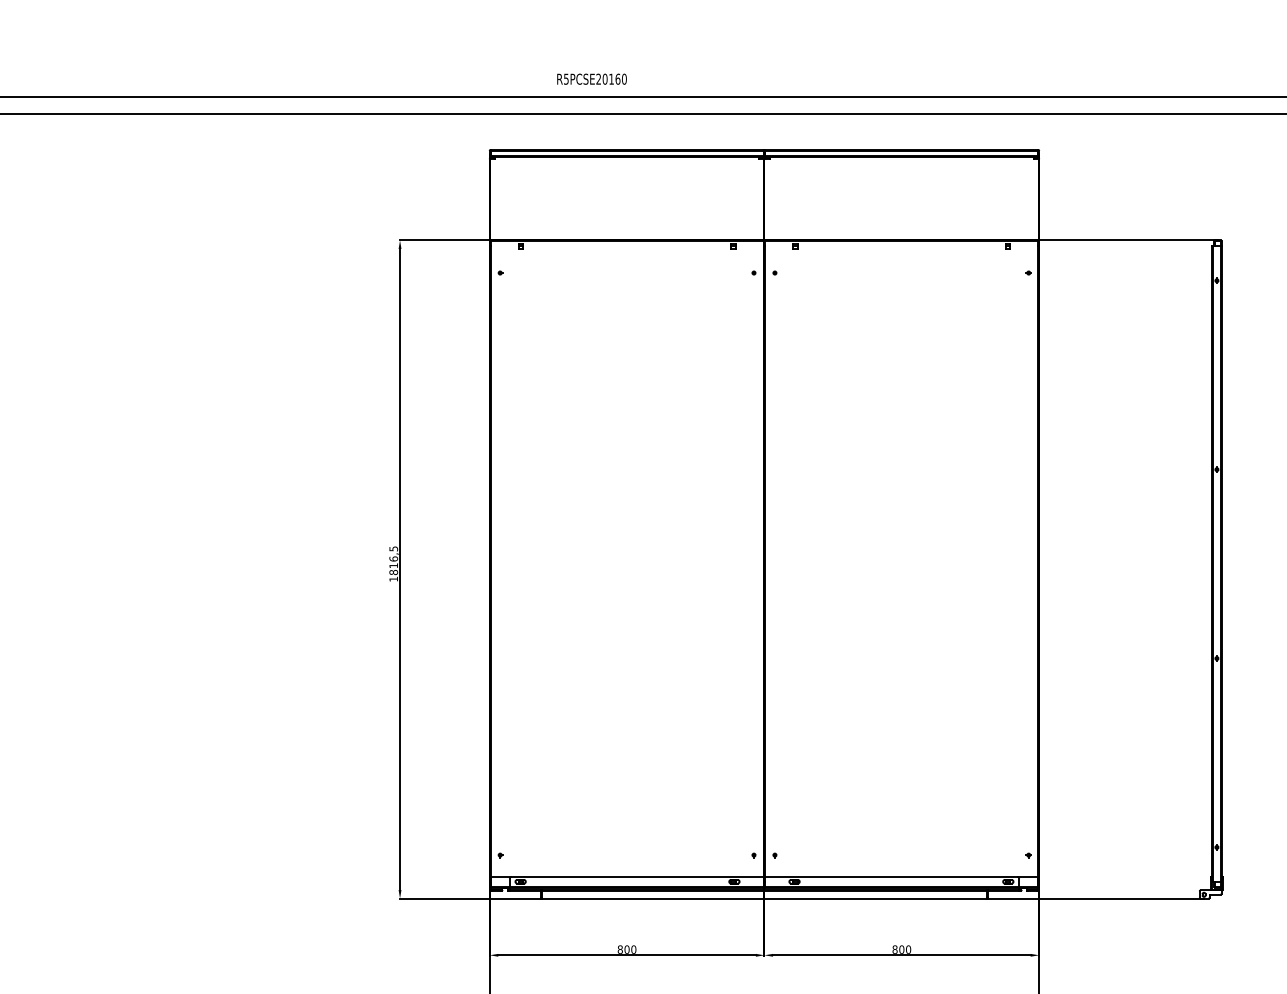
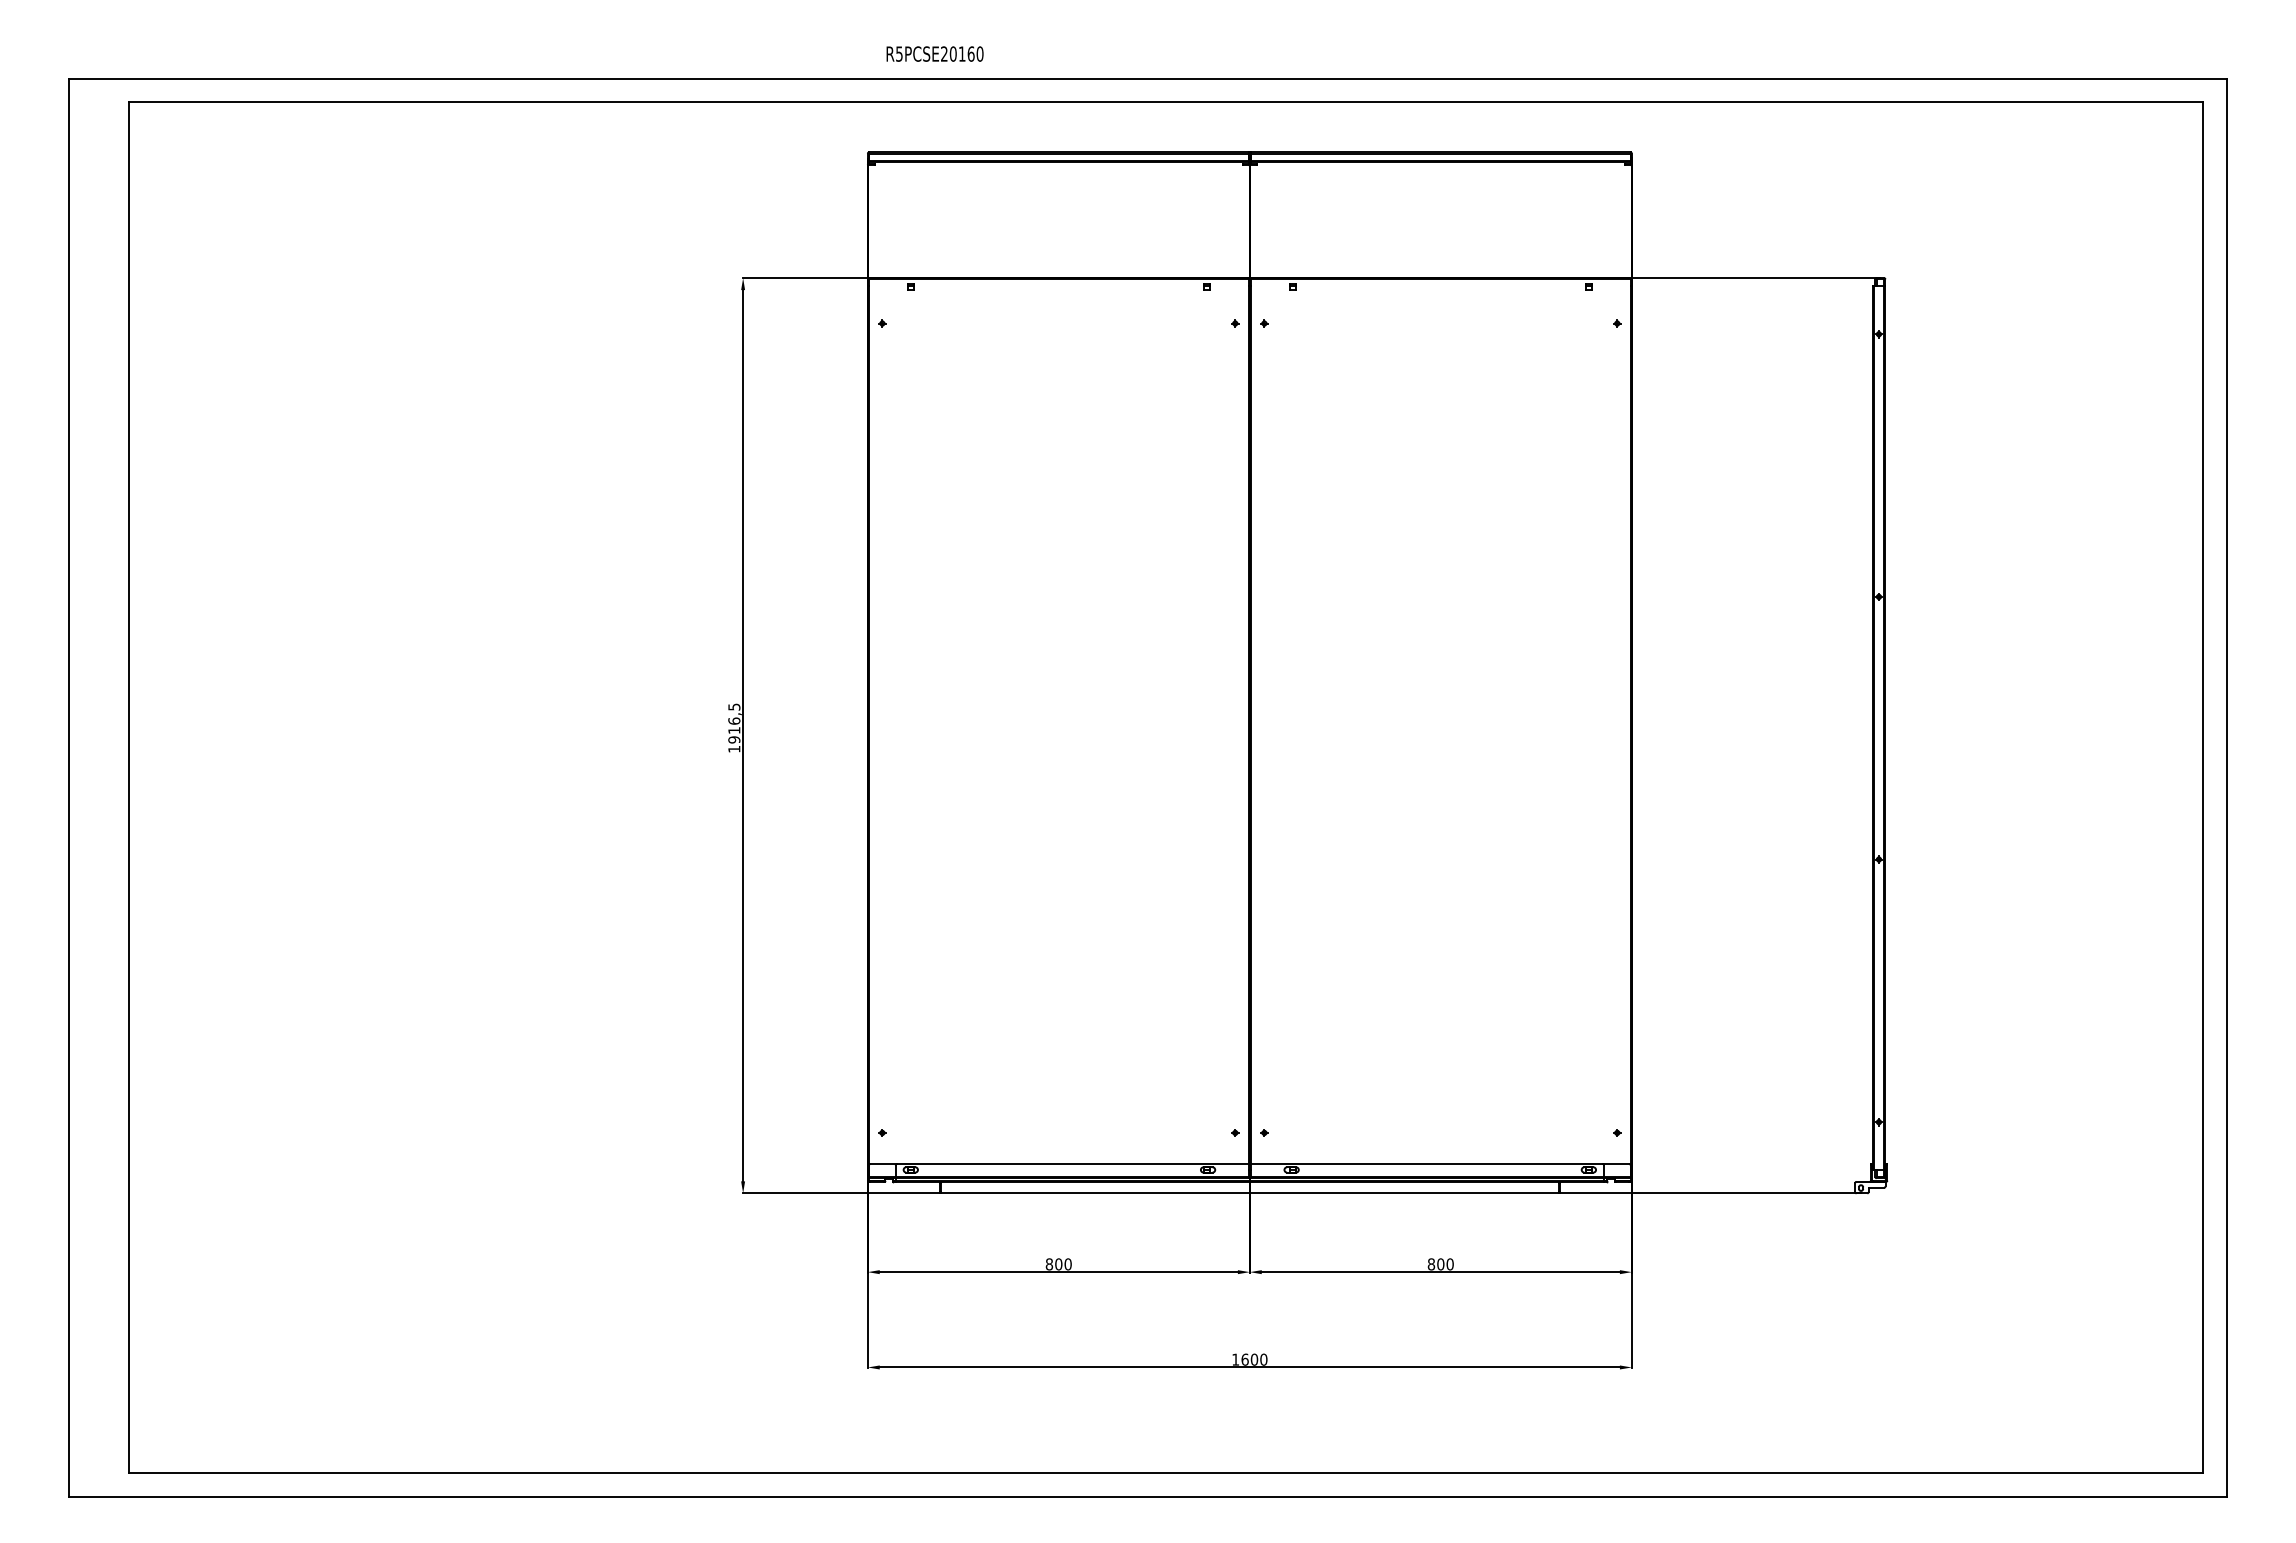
text: (591, 78) -> (934, 53), moved
text: (393, 572) -> (734, 739), 1816,5 -> 1916,5

